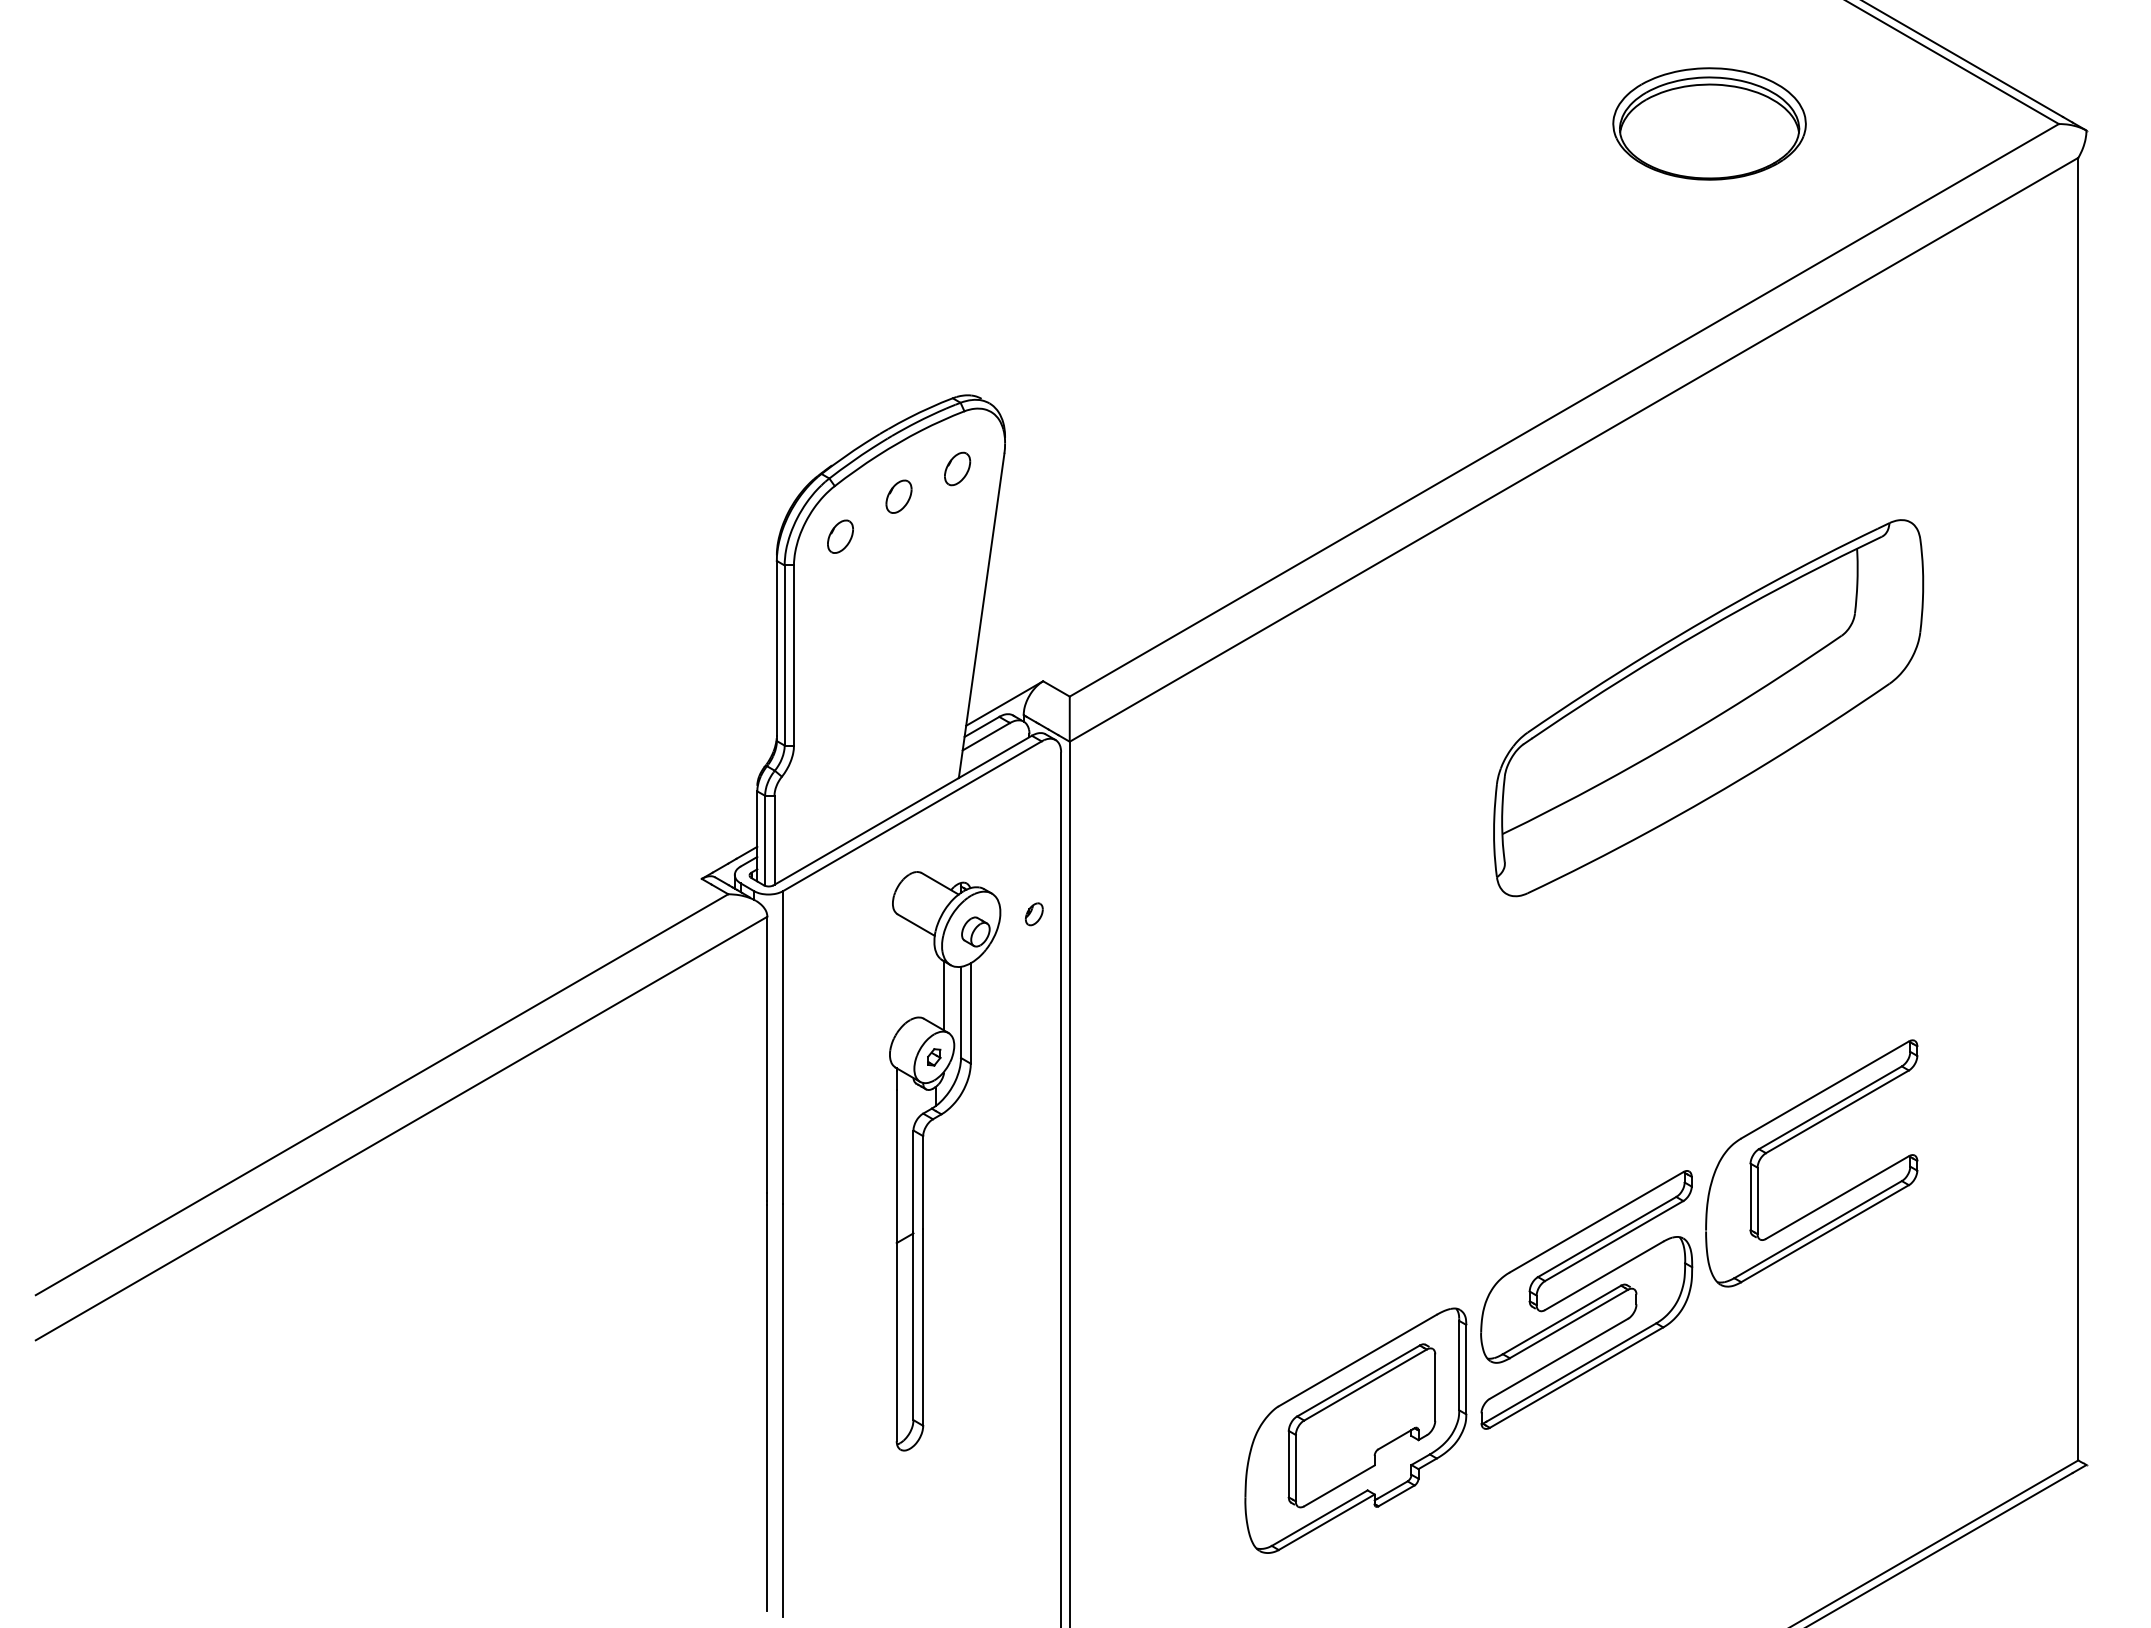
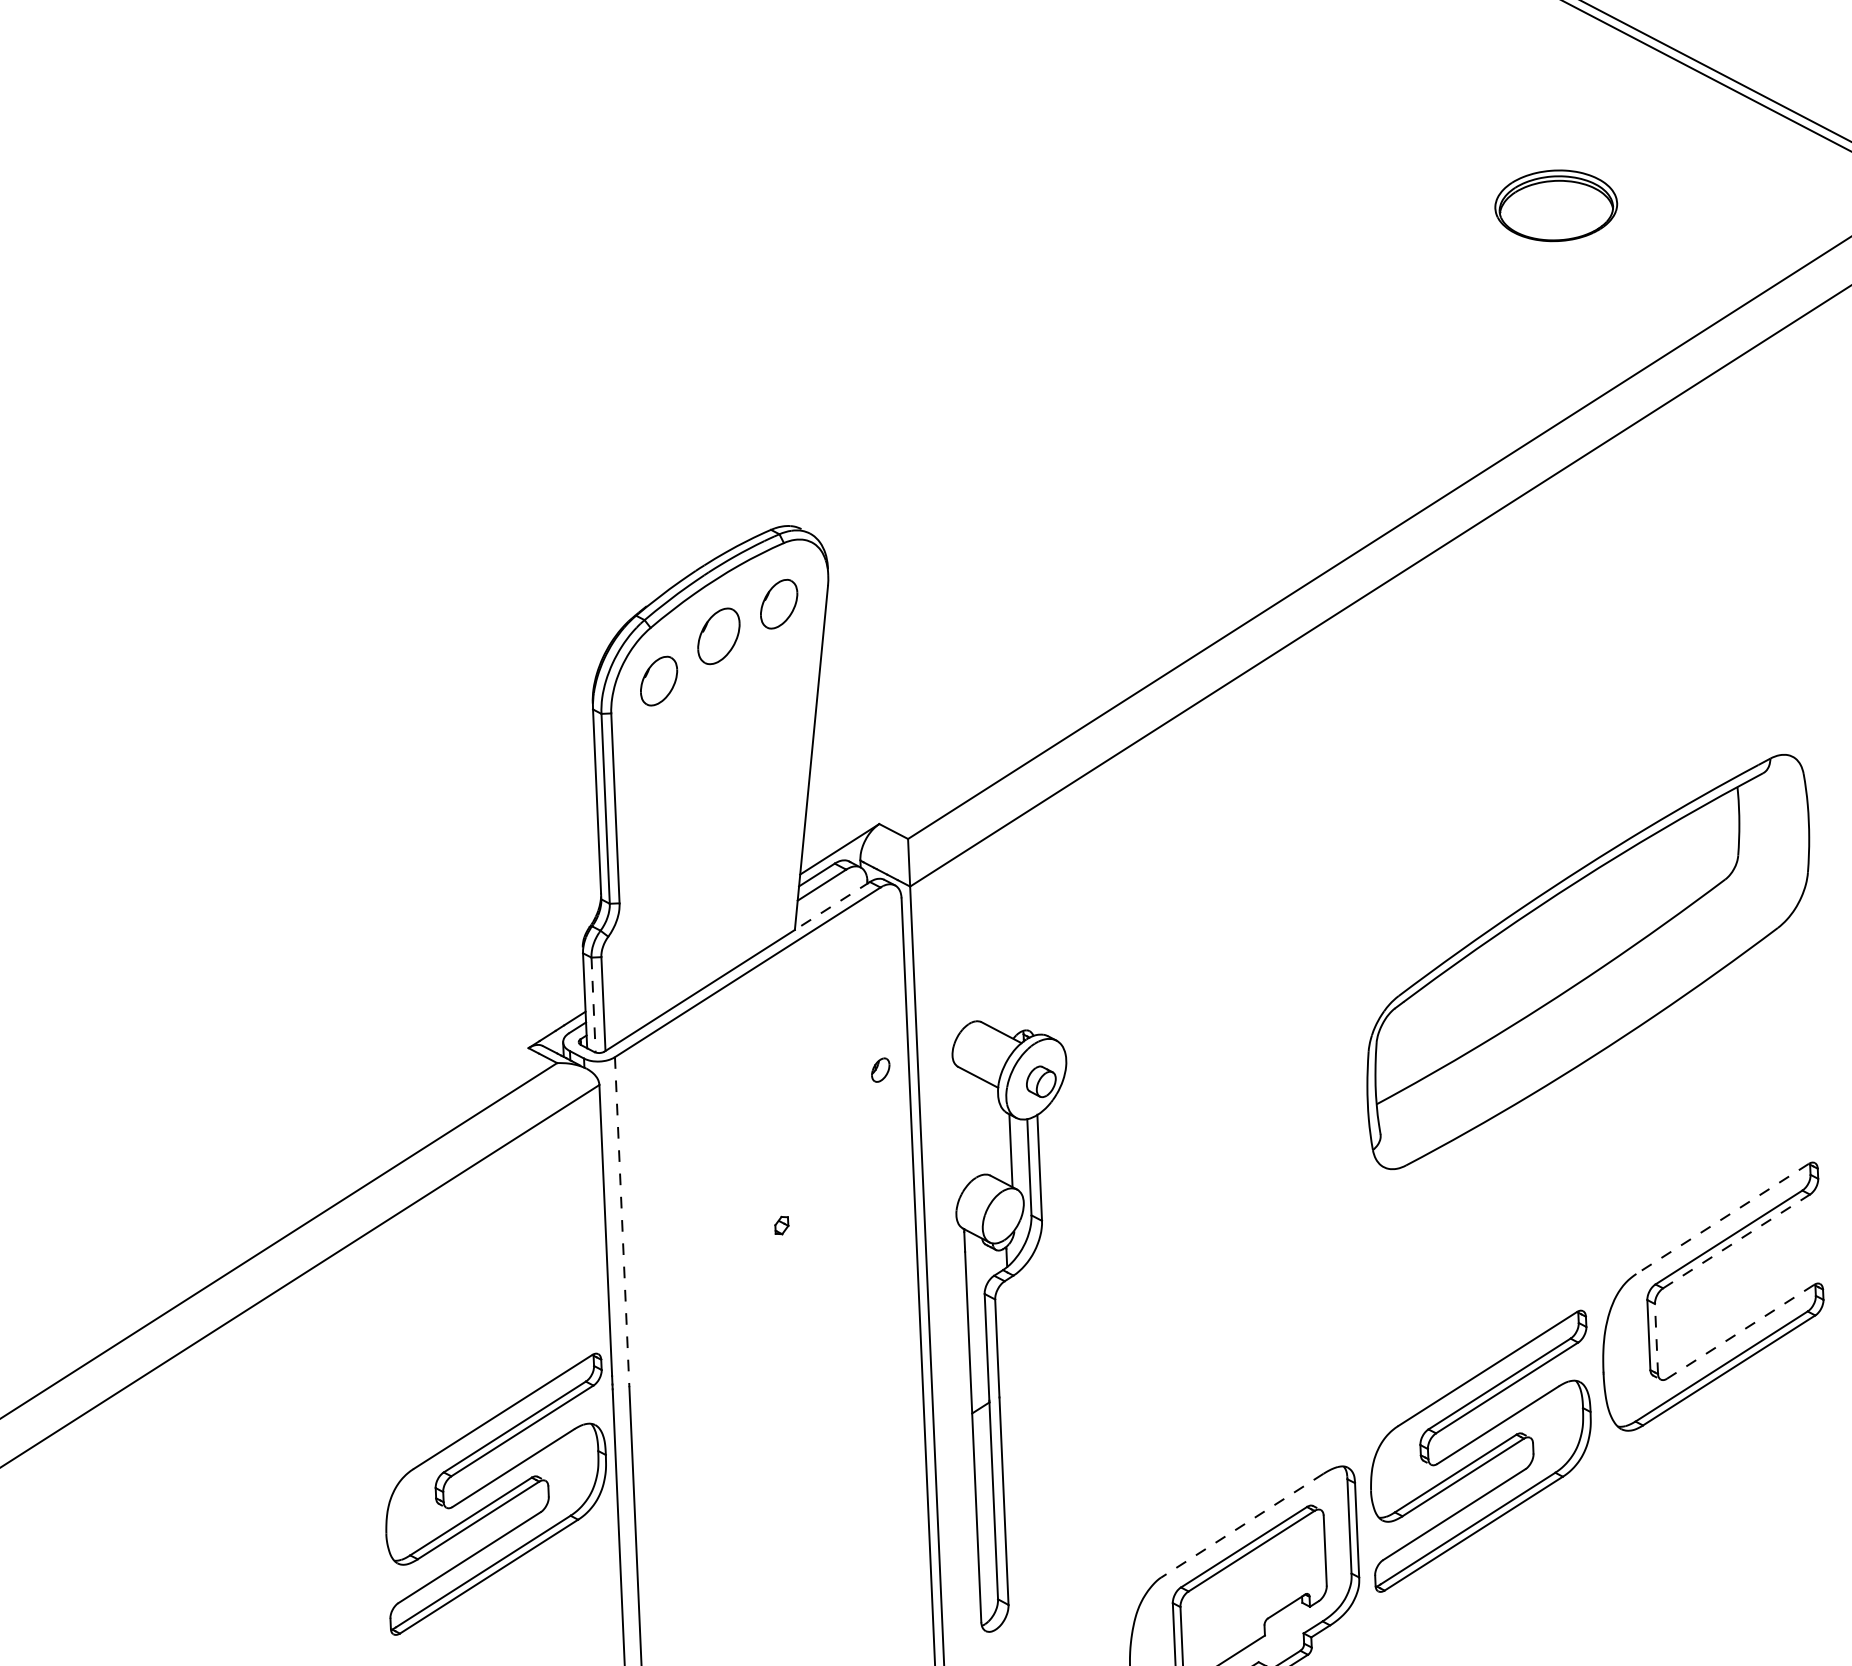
part: (1709, 123) -> (1556, 205), size x0.6
part: (957, 468) -> (779, 603), size x1.4
part: (898, 496) -> (718, 635), size x1.6
part: (840, 536) -> (659, 680), size x1.4
part: (1708, 708) -> (1588, 962), moved
line: (994, 757) -> (831, 906), solid -> dashed
line: (765, 840) -> (593, 1004), solid -> dashed
line: (783, 1048) -> (622, 1223), solid -> dashed
line: (1825, 1089) -> (1722, 1218), solid -> dashed
line: (1837, 1111) -> (1736, 1241), solid -> dashed
part: (923, 1161) -> (996, 1326), moved
line: (1837, 1197) -> (1740, 1331), solid -> dashed
line: (1757, 1200) -> (1656, 1338), solid -> dashed
part: (652, 1299) -> (495, 1493), added
line: (1357, 1360) -> (1242, 1525), solid -> dashed

